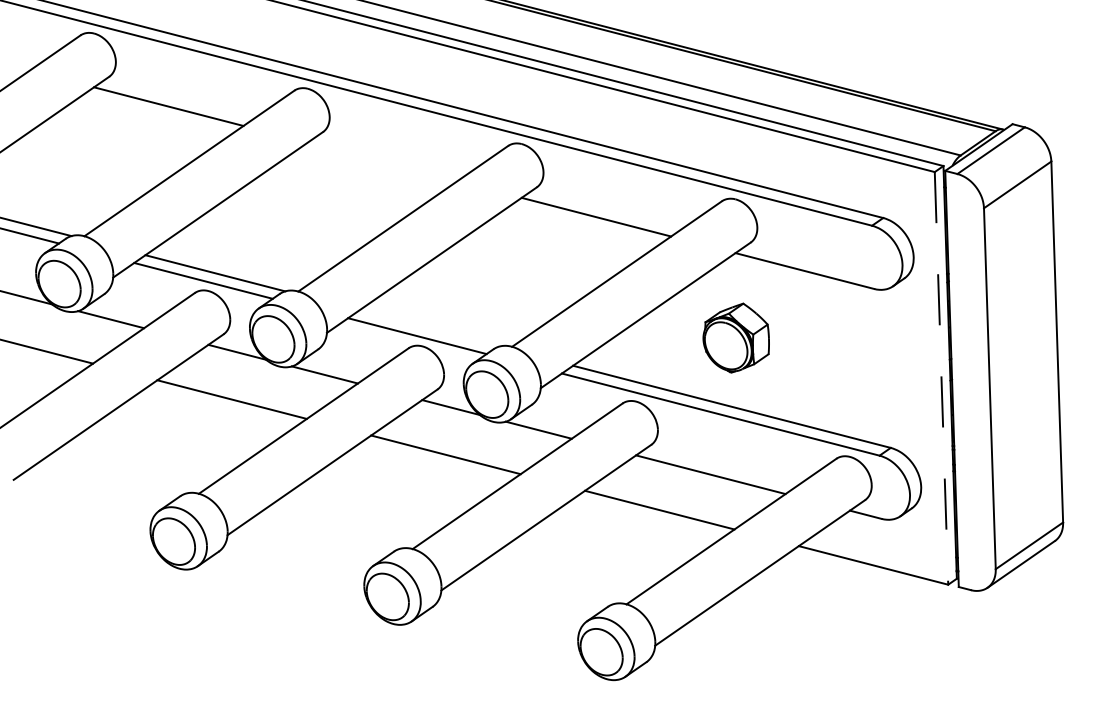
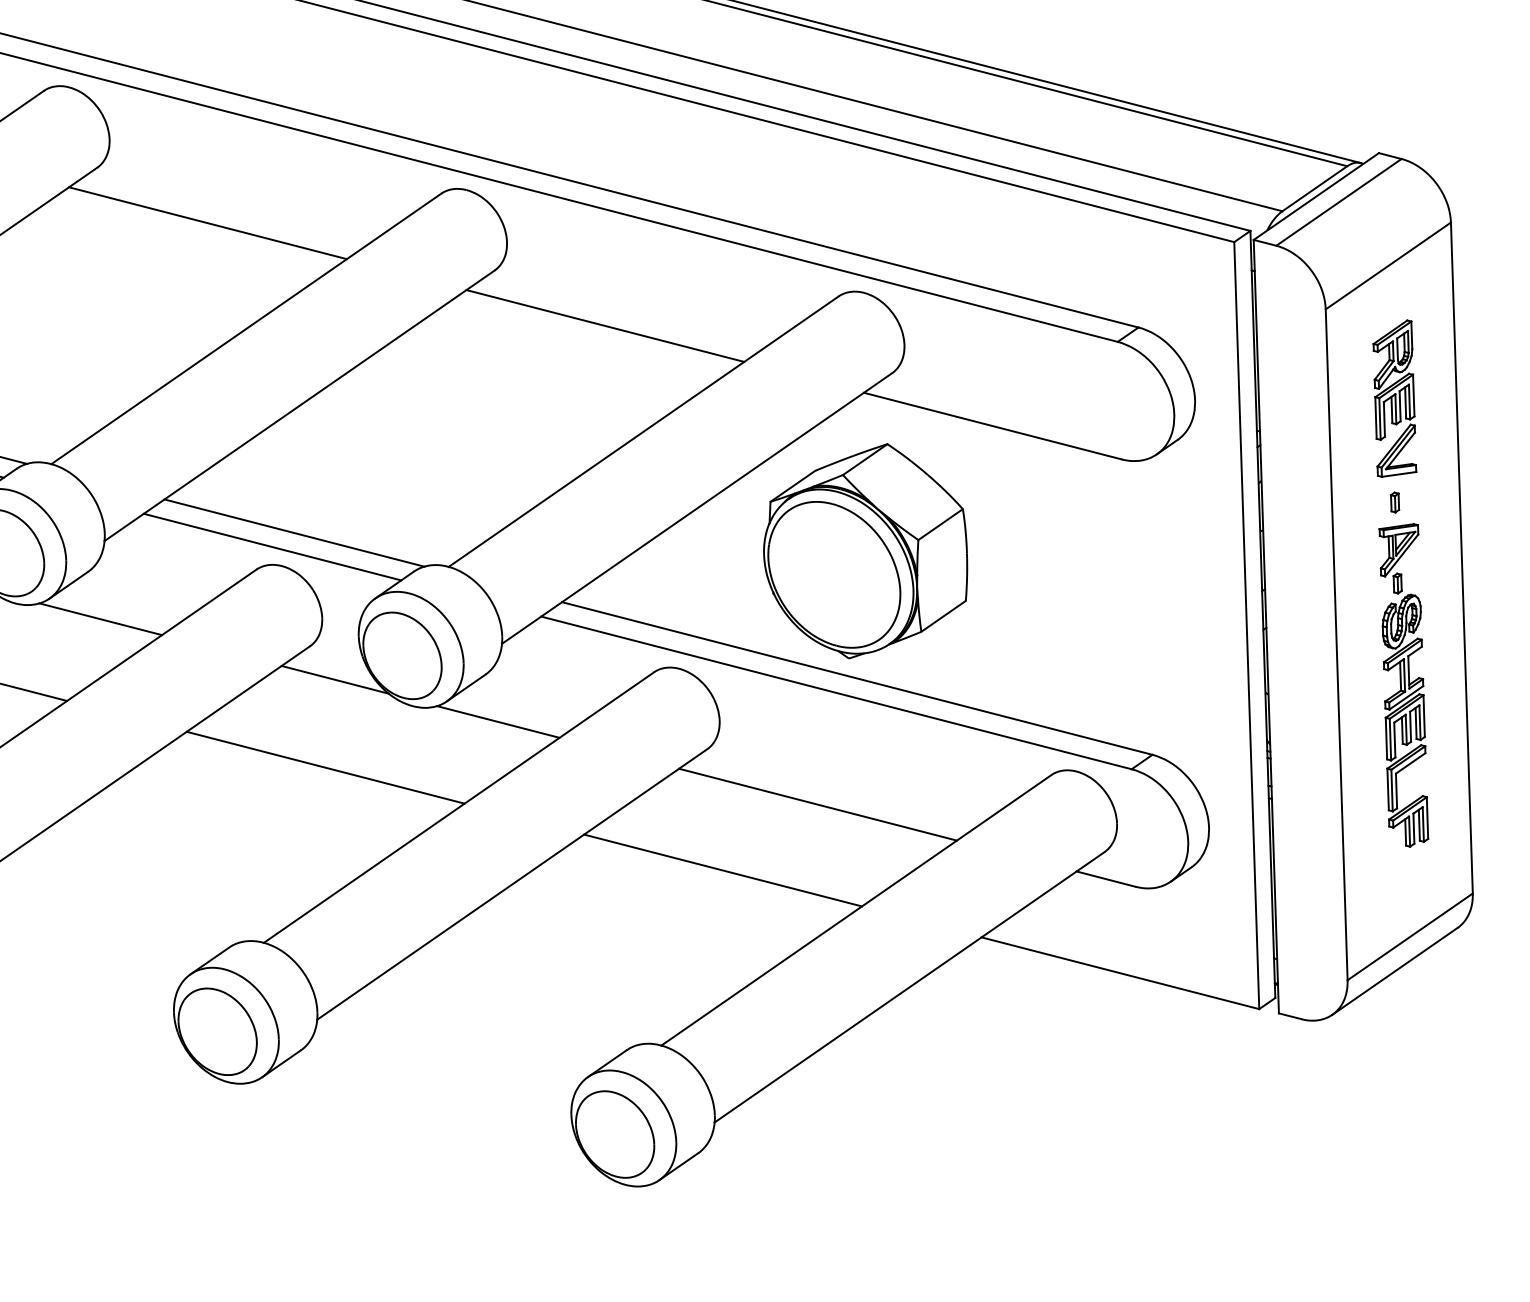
line: (382, 161) -> (207, 222), added
line: (429, 328) -> (295, 532), added
part: (735, 337) -> (863, 549), size x1.67
part: (1024, 355) -> (1401, 583), added
line: (941, 378) -> (1246, 625), dashed -> solid

